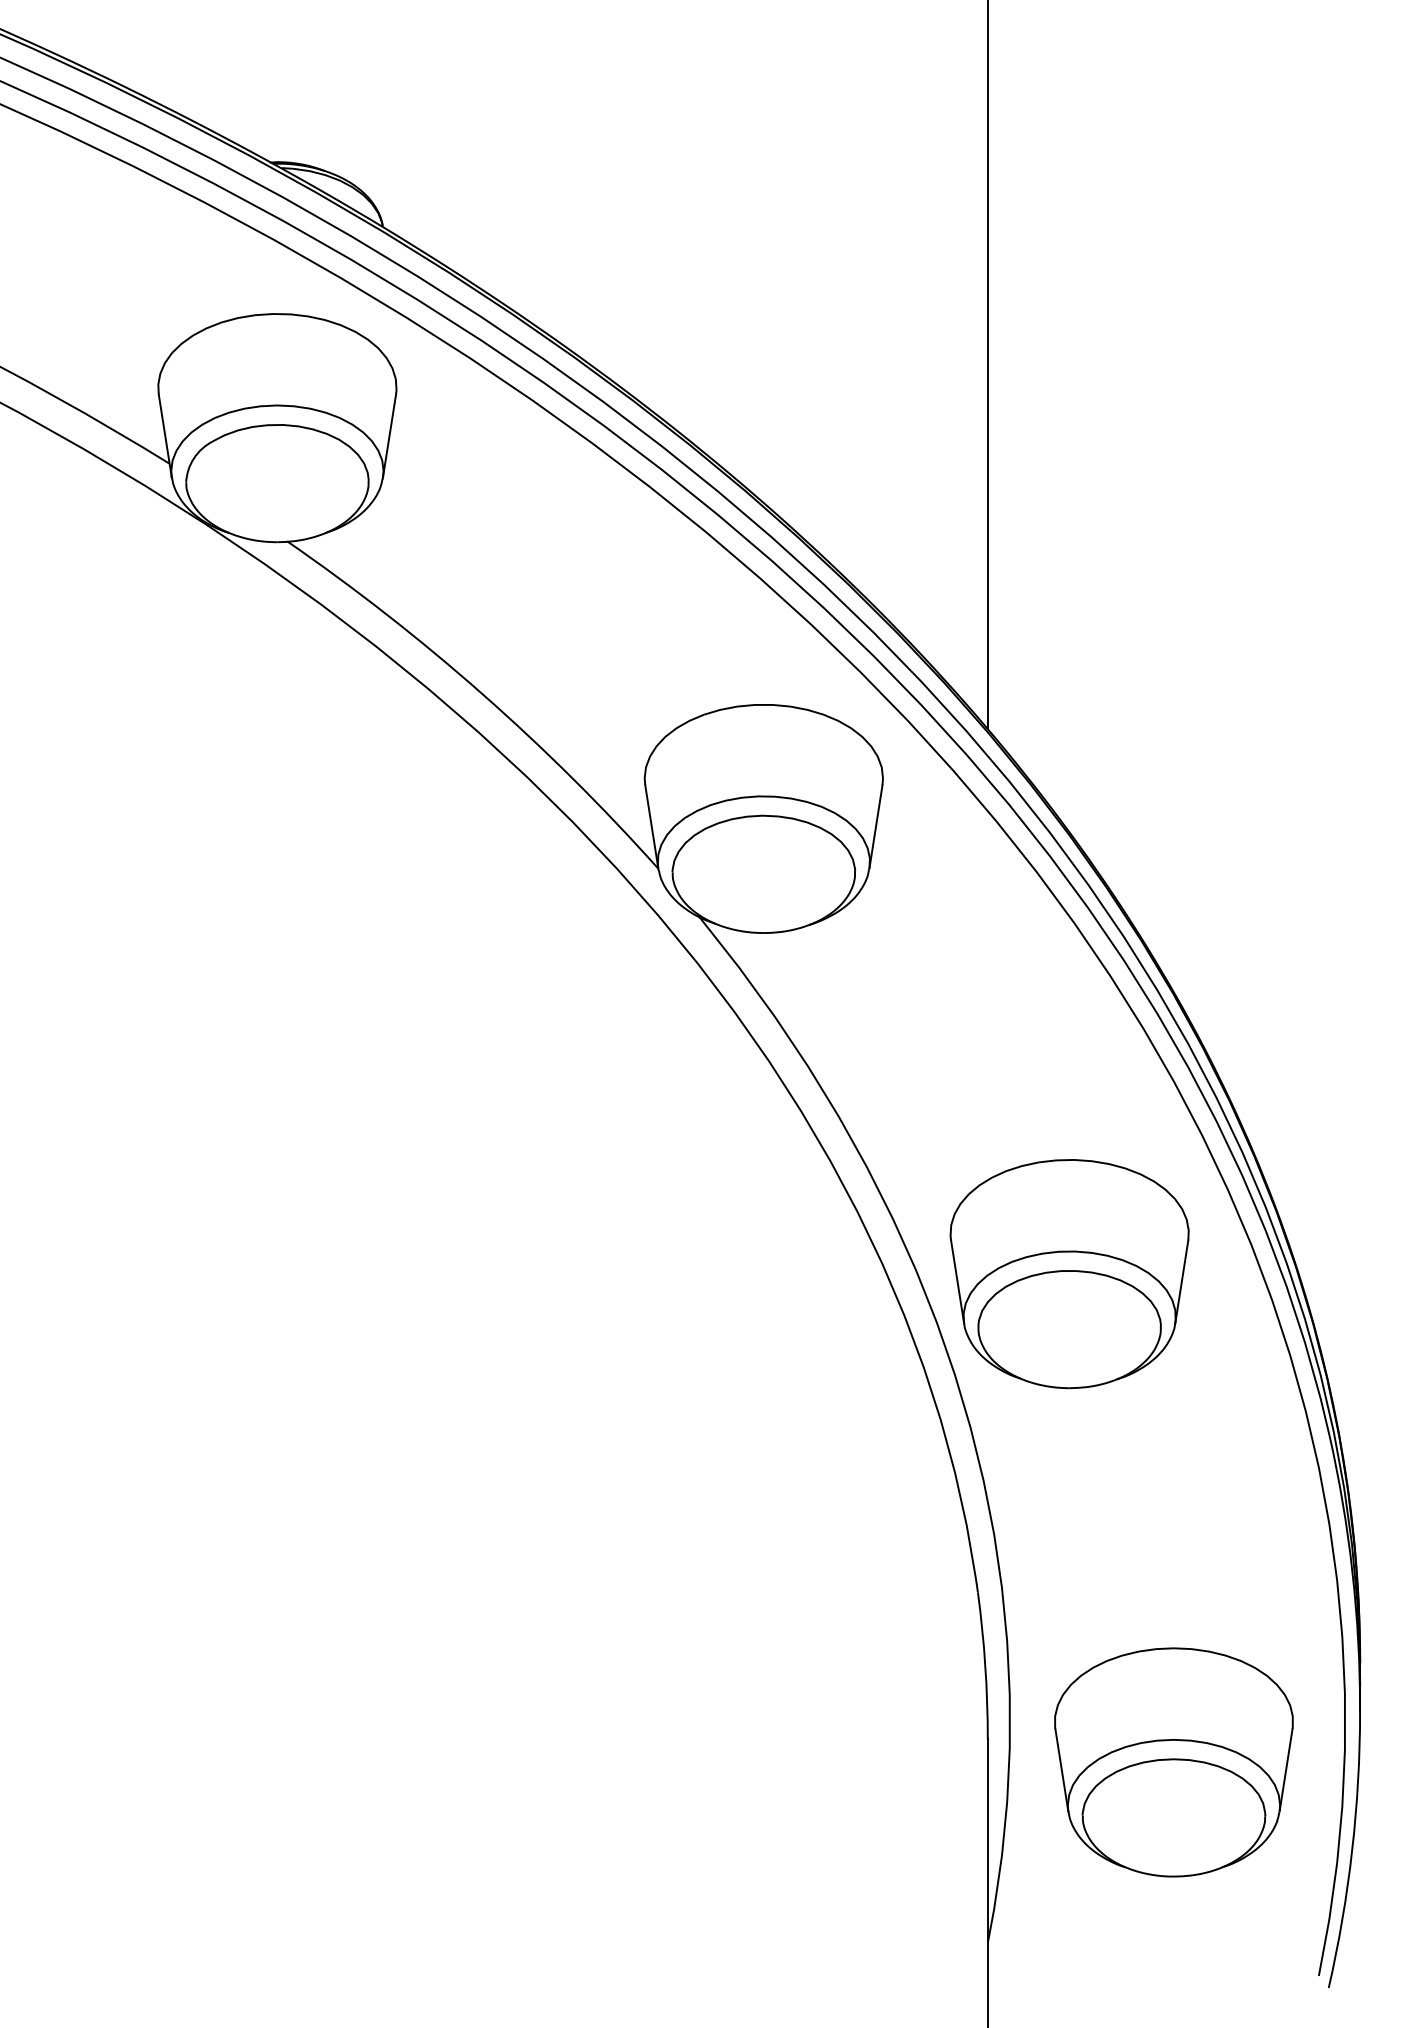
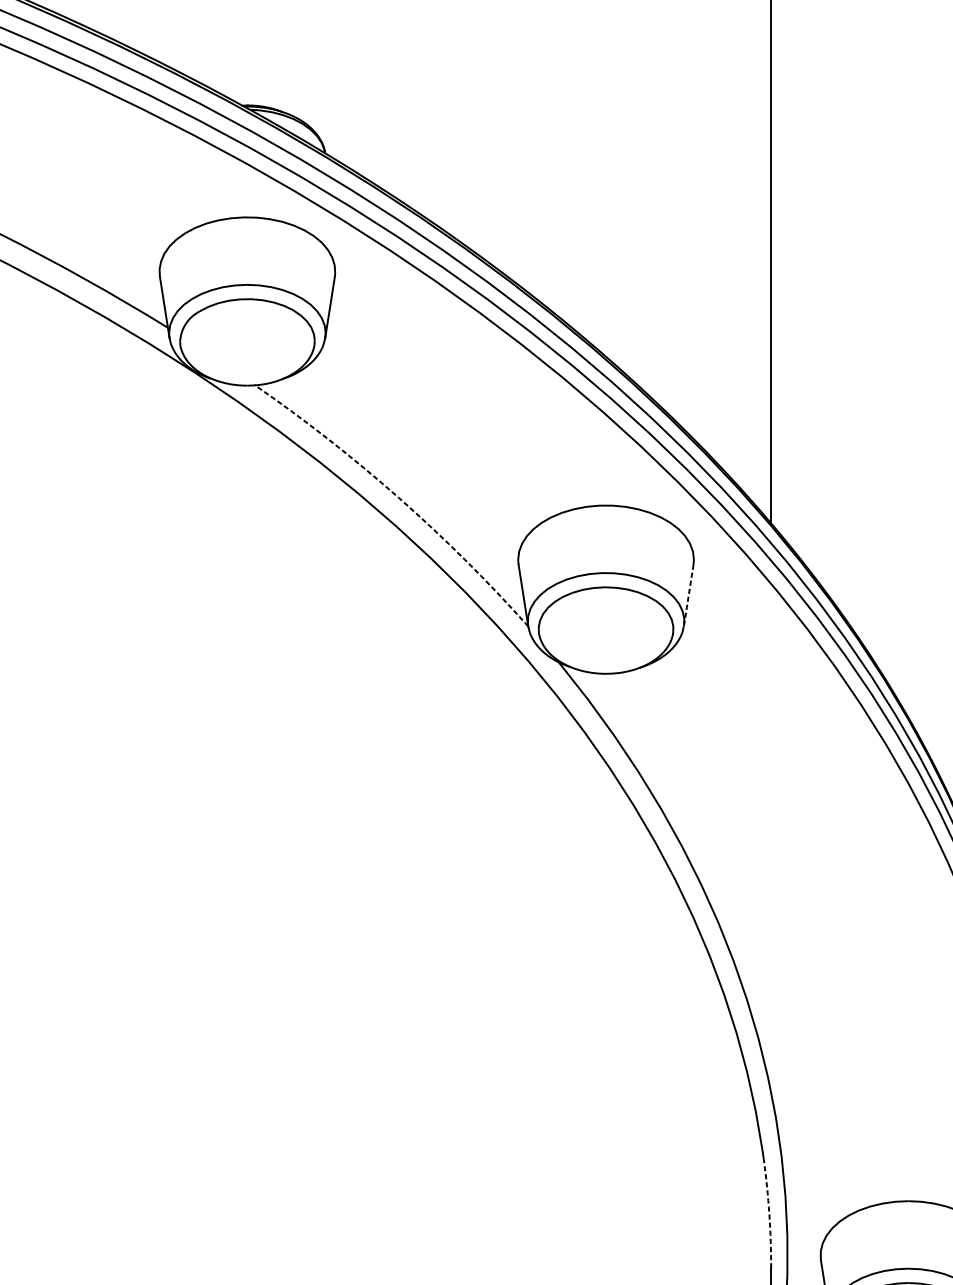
arc: (482, 694) -> (398, 497), solid -> dashed
line: (876, 826) -> (689, 595), solid -> dashed
part: (1069, 1274) -> (831, 925), removed
arc: (985, 1665) -> (769, 1213), solid -> dashed

